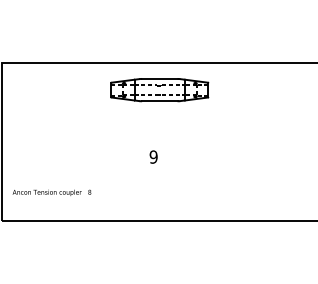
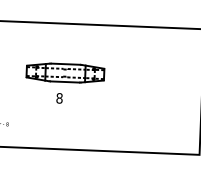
part: (159, 90) -> (65, 73), moved
text: (153, 156) -> (59, 97), 9 -> 8

